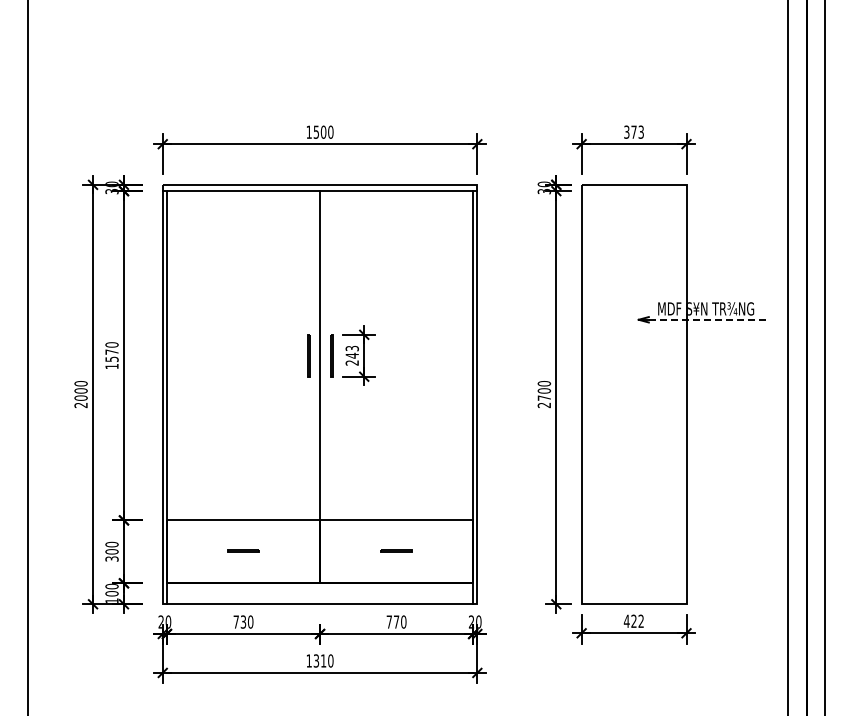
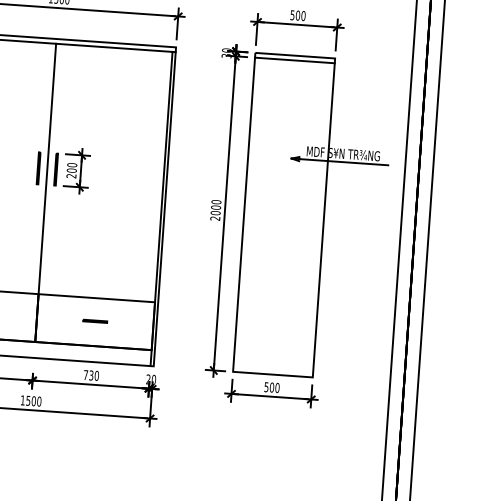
text: (634, 131) -> (298, 15), 373 -> 500
line: (633, 191) -> (294, 60), added
line: (708, 319) -> (344, 162), dashed -> solid
text: (351, 351) -> (71, 167), 243 -> 200
text: (544, 397) -> (215, 212), 2700 -> 2000
text: (396, 621) -> (91, 375), 770 -> 730
text: (633, 621) -> (271, 387), 422 -> 500
text: (320, 660) -> (31, 400), 1310 -> 1500

